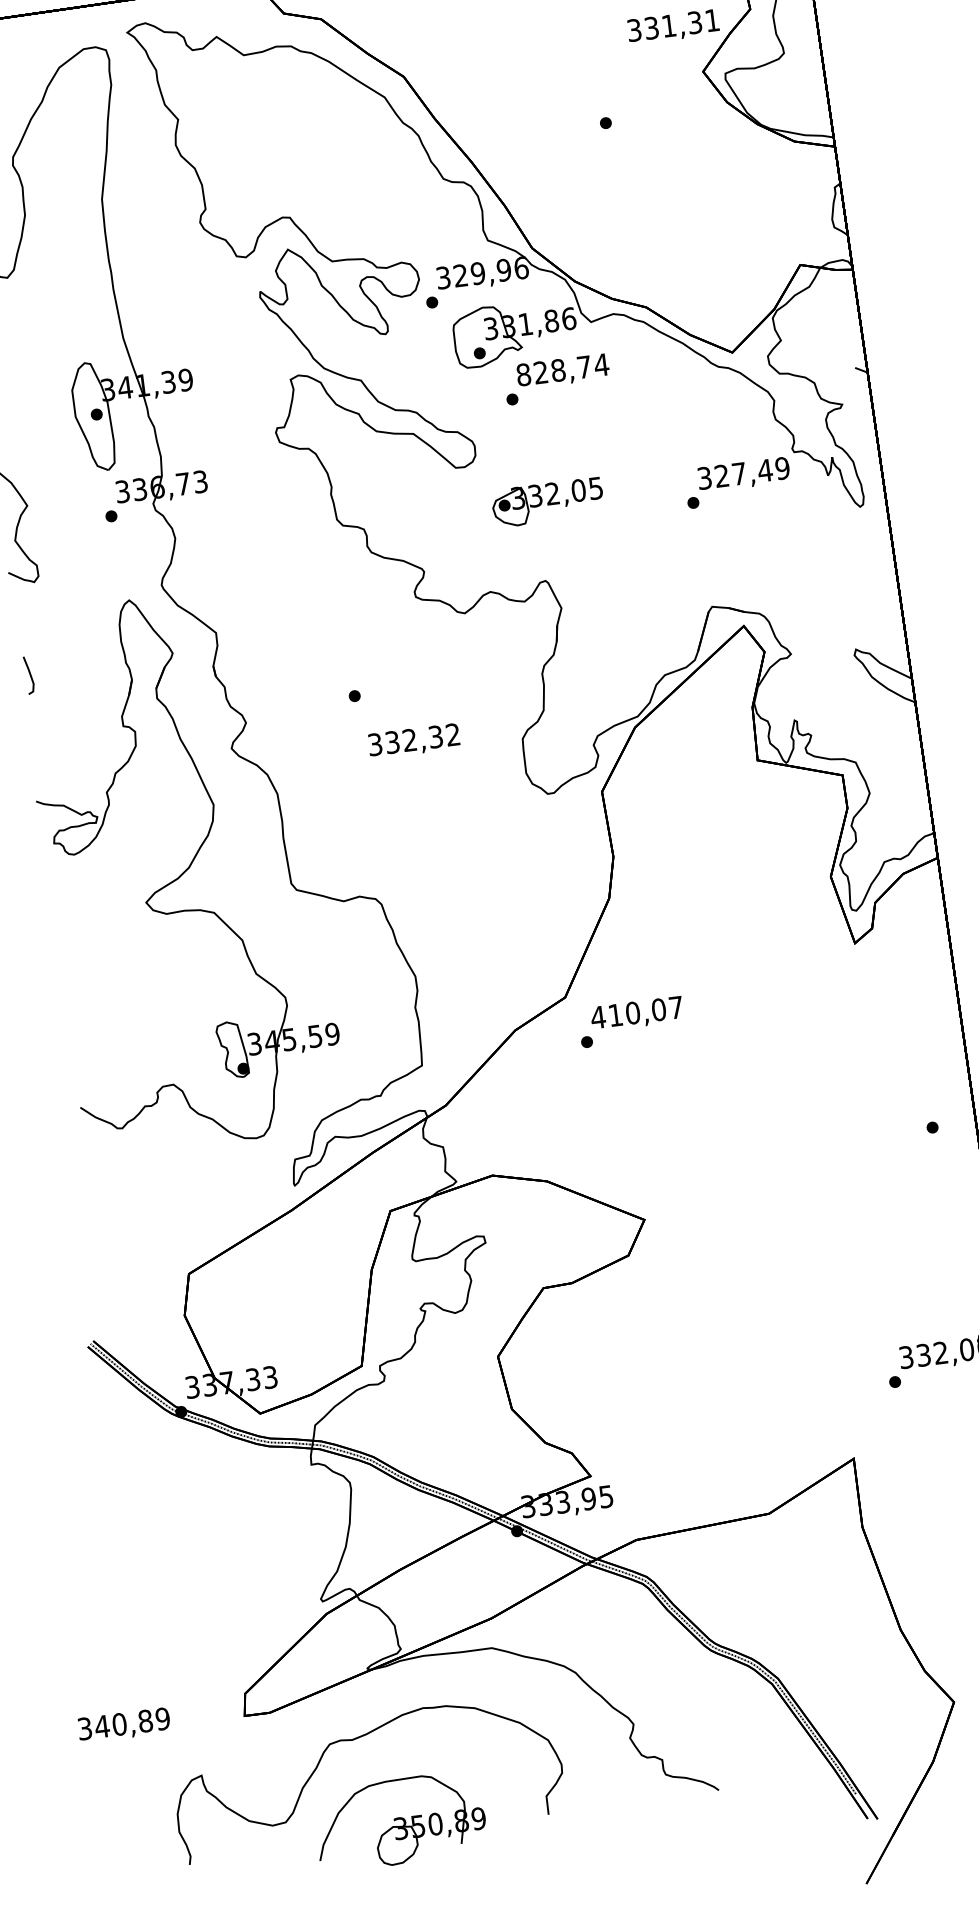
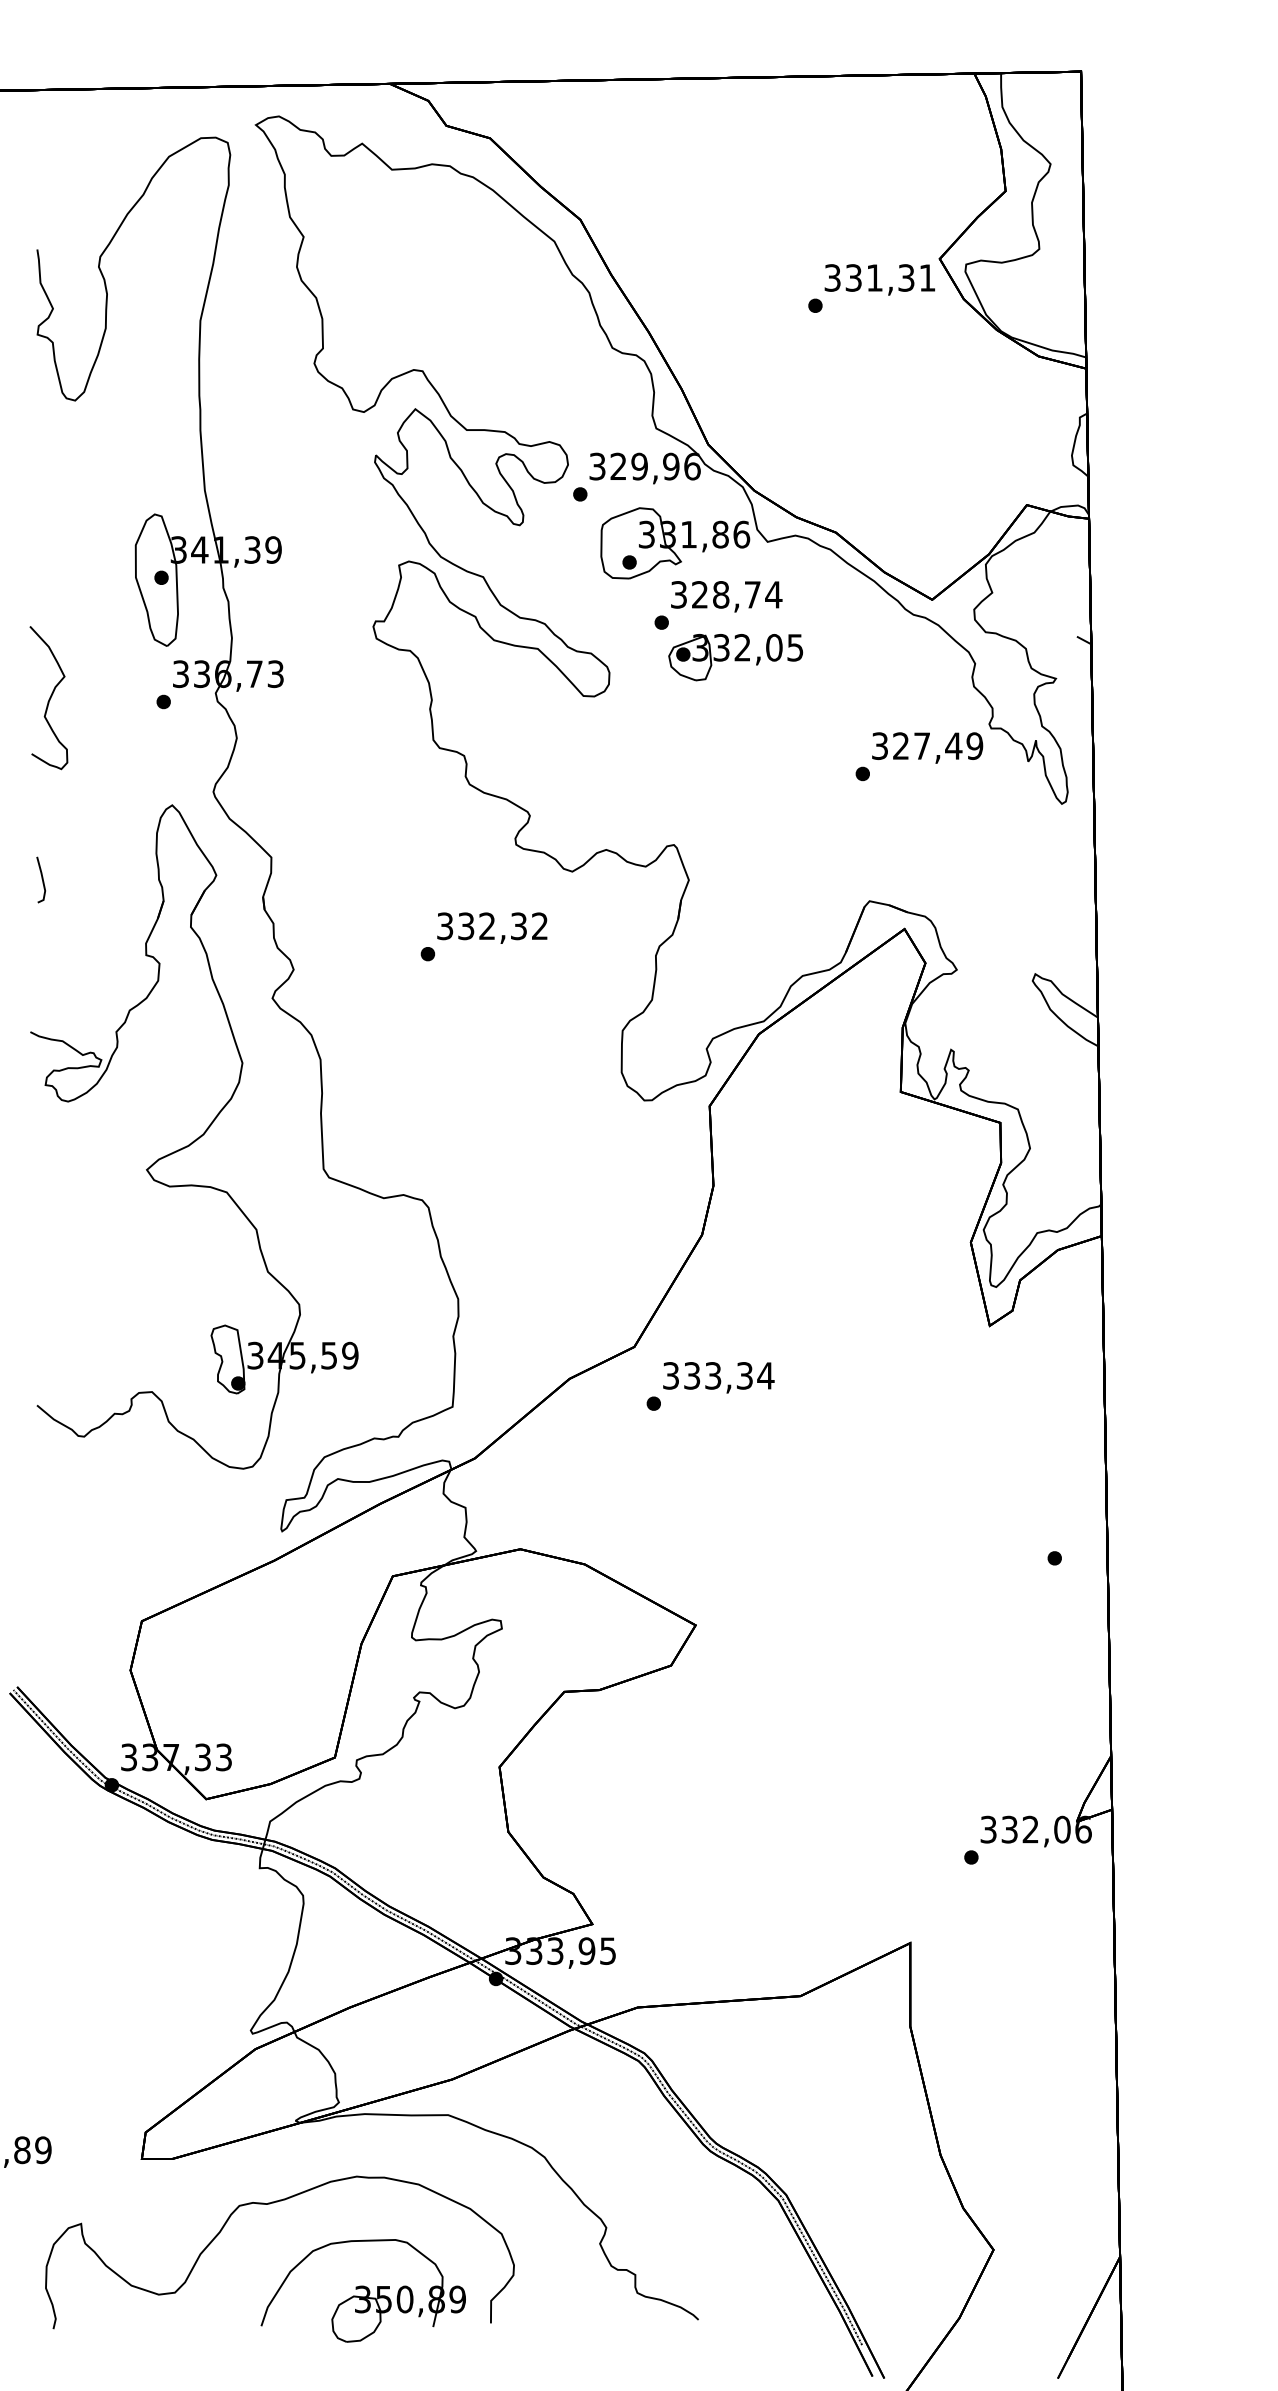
text: (673, 26) -> (879, 279), moved
text: (523, 374) -> (678, 594), 828,74 -> 328,74
part: (547, 502) -> (735, 657), moved
text: (414, 740) -> (492, 927), moved
text: (637, 1012) -> (718, 1375), 410,07 -> 333,34
part: (399, 1821) -> (362, 2290), moved

